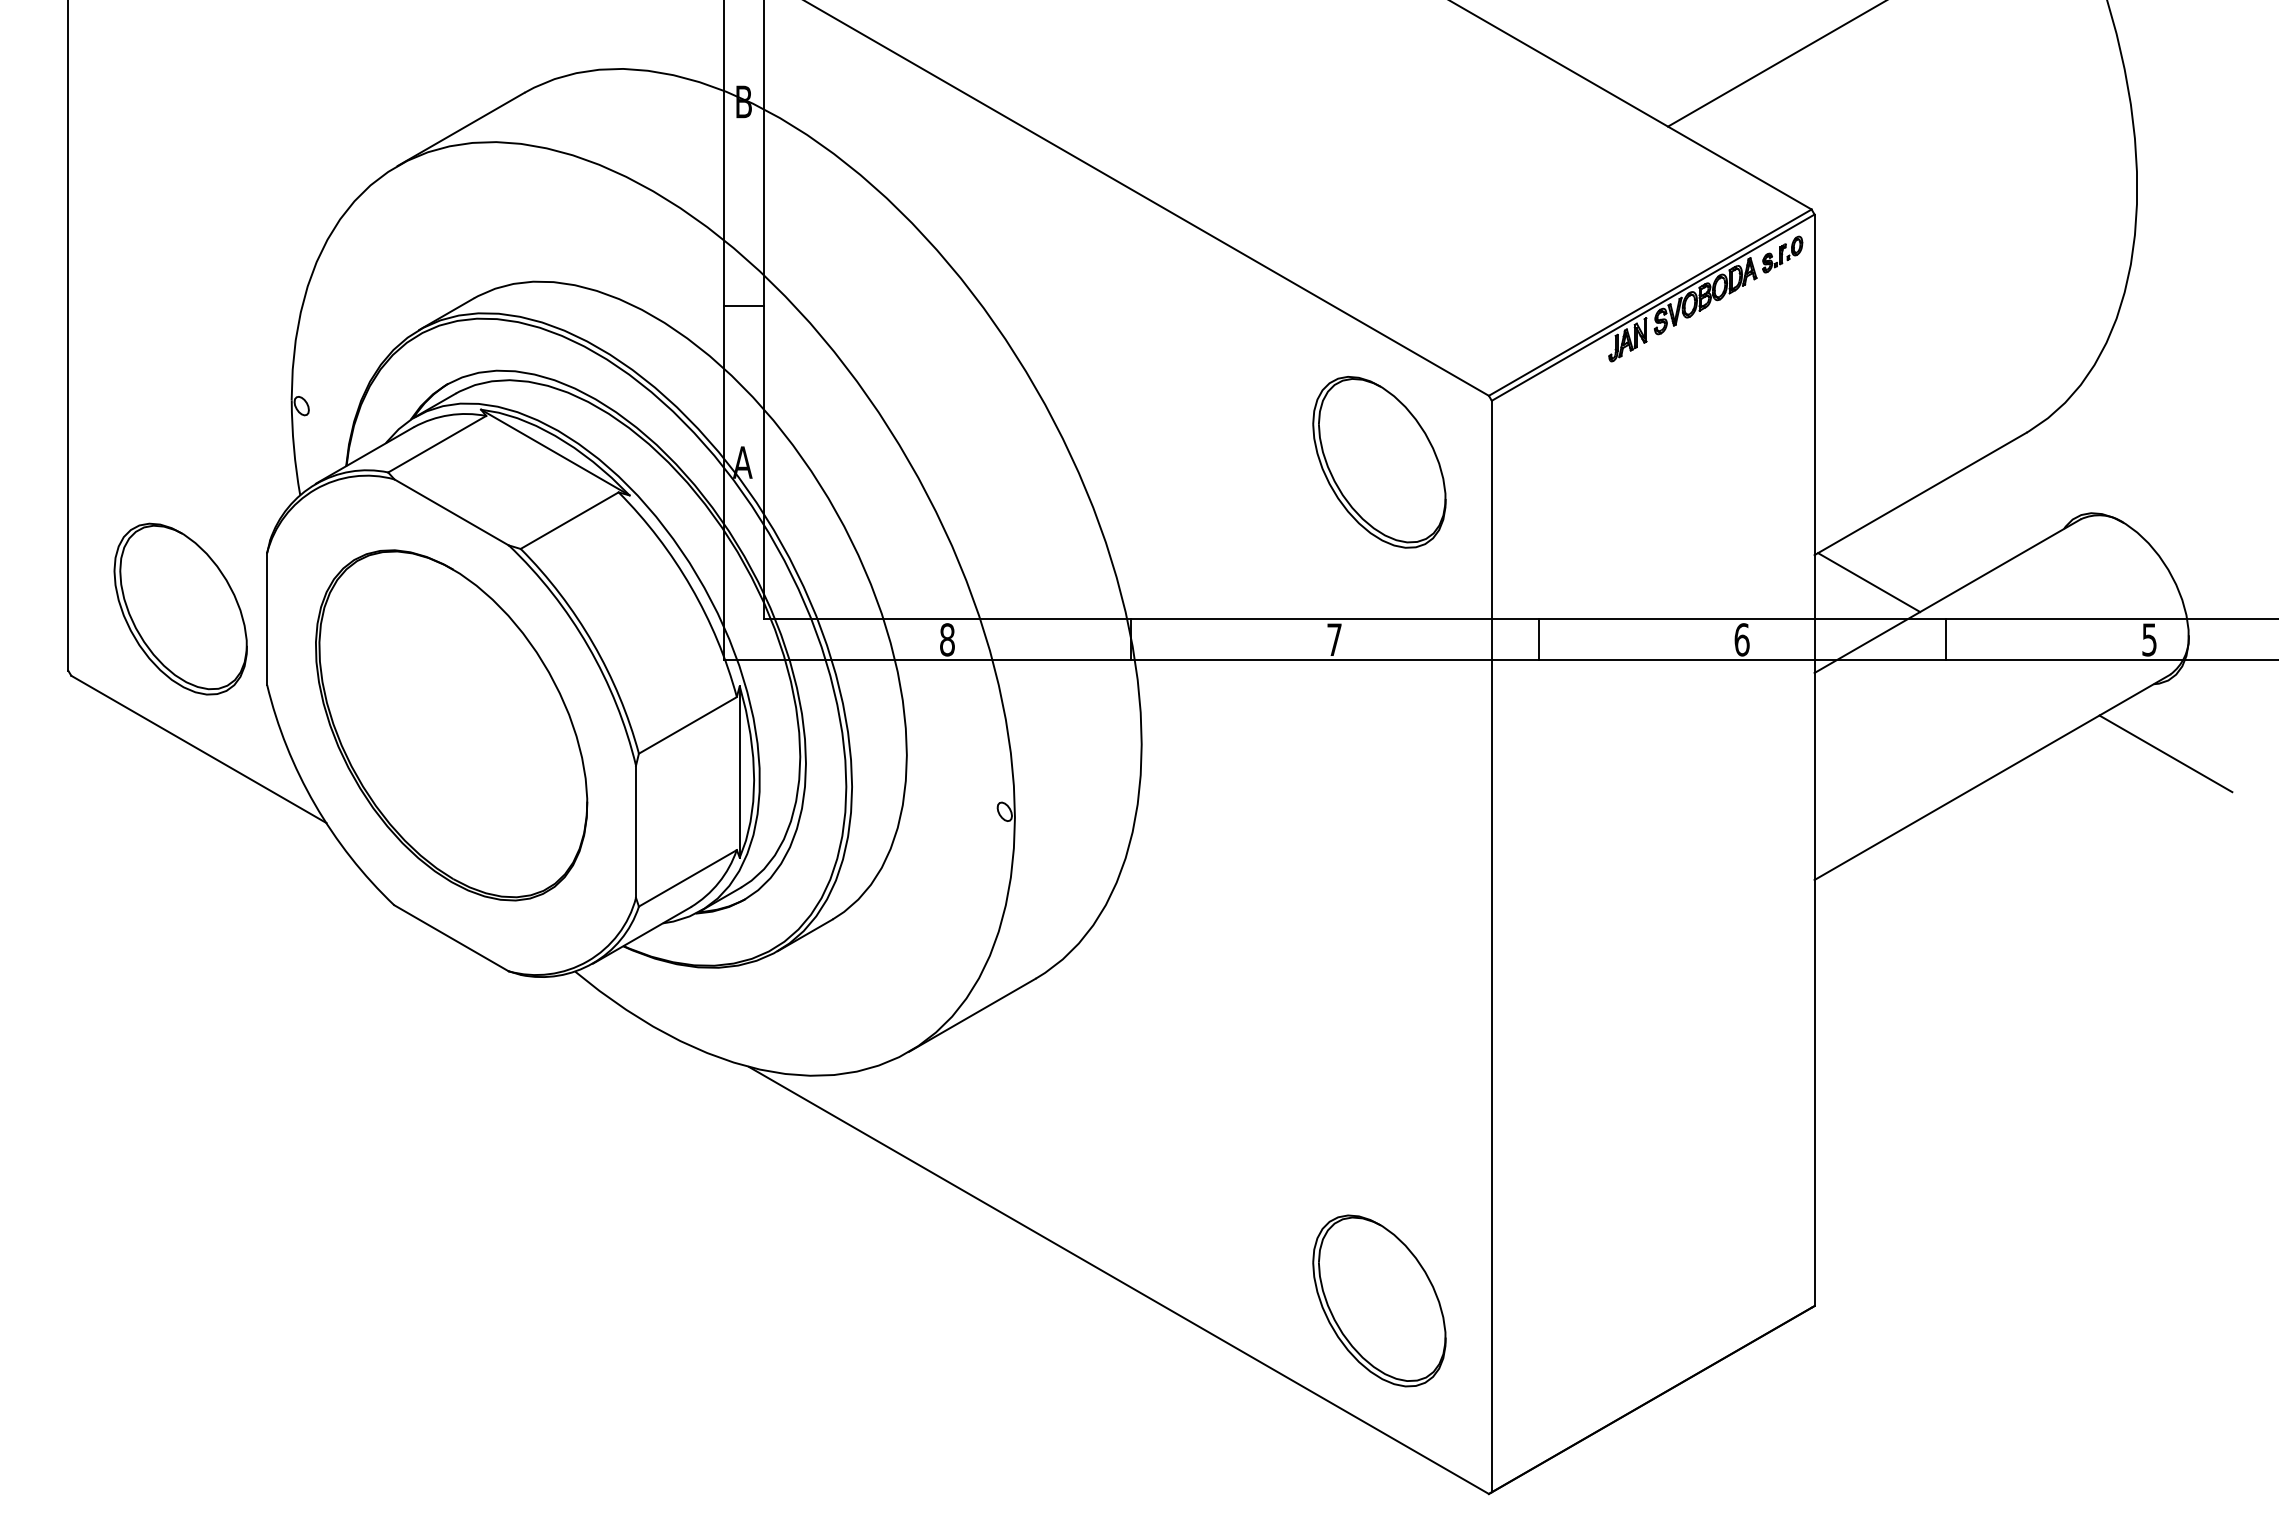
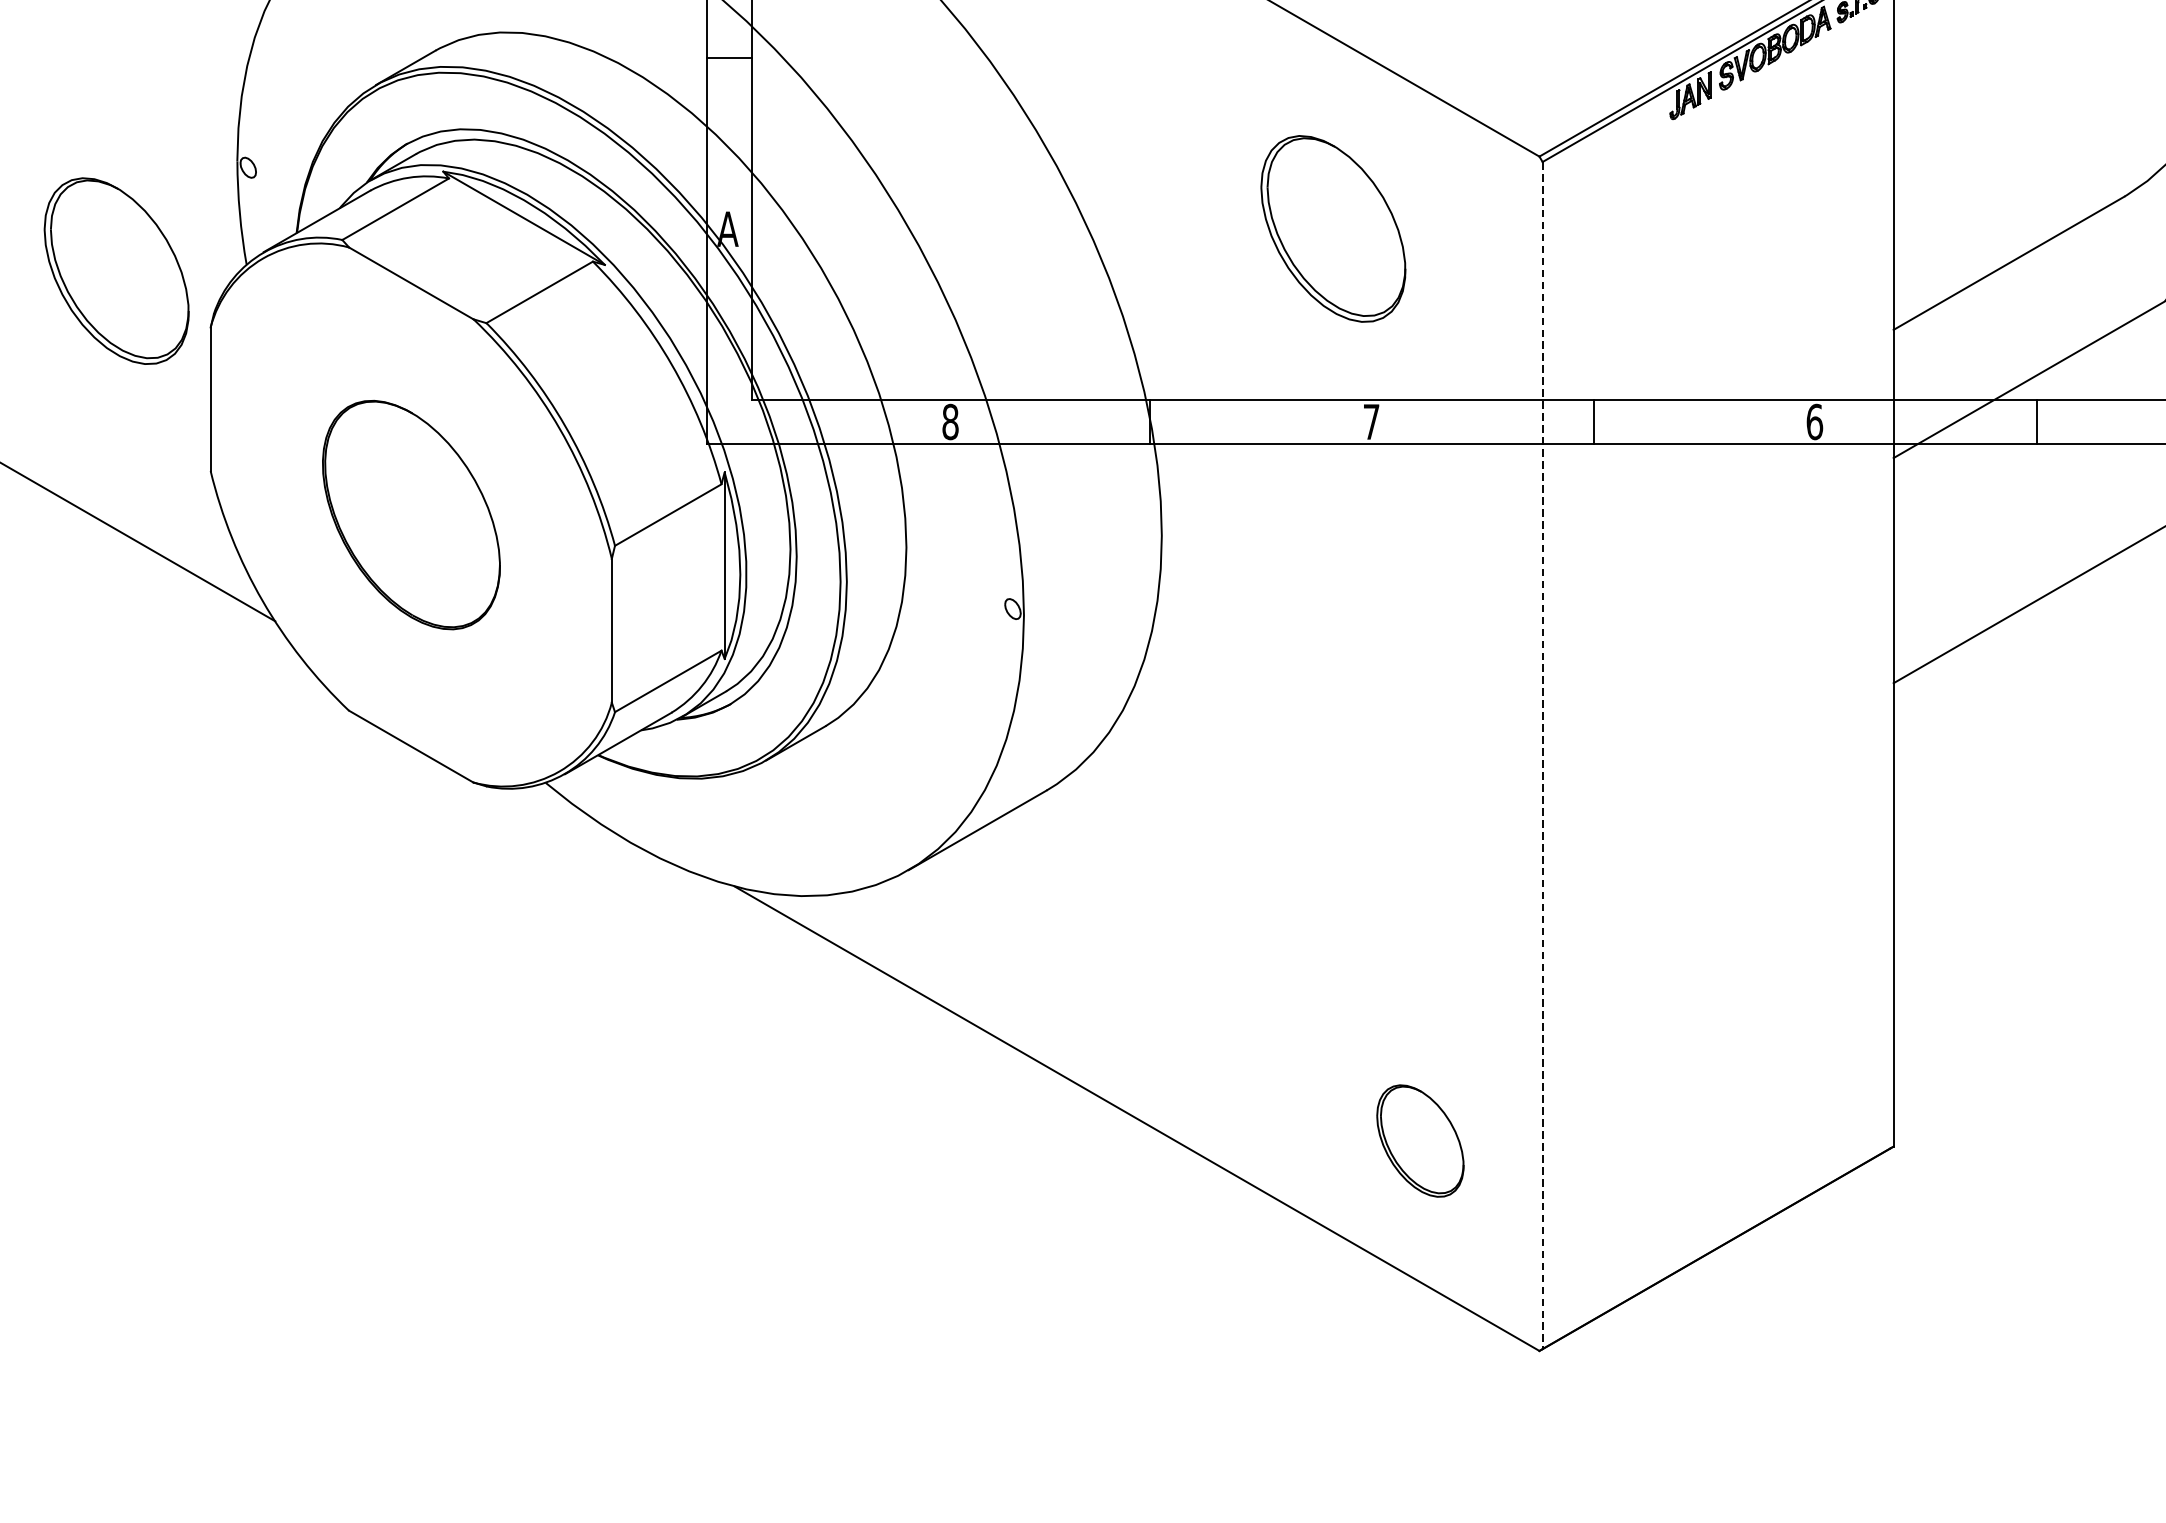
part: (1379, 462) -> (1333, 229), moved
line: (1869, 582) -> (1953, 359), removed
part: (180, 608) -> (116, 270), moved
part: (451, 725) -> (411, 515), size x0.6
line: (1491, 946) -> (1542, 755), solid -> dashed
part: (1379, 1300) -> (1420, 1140), size x0.6

